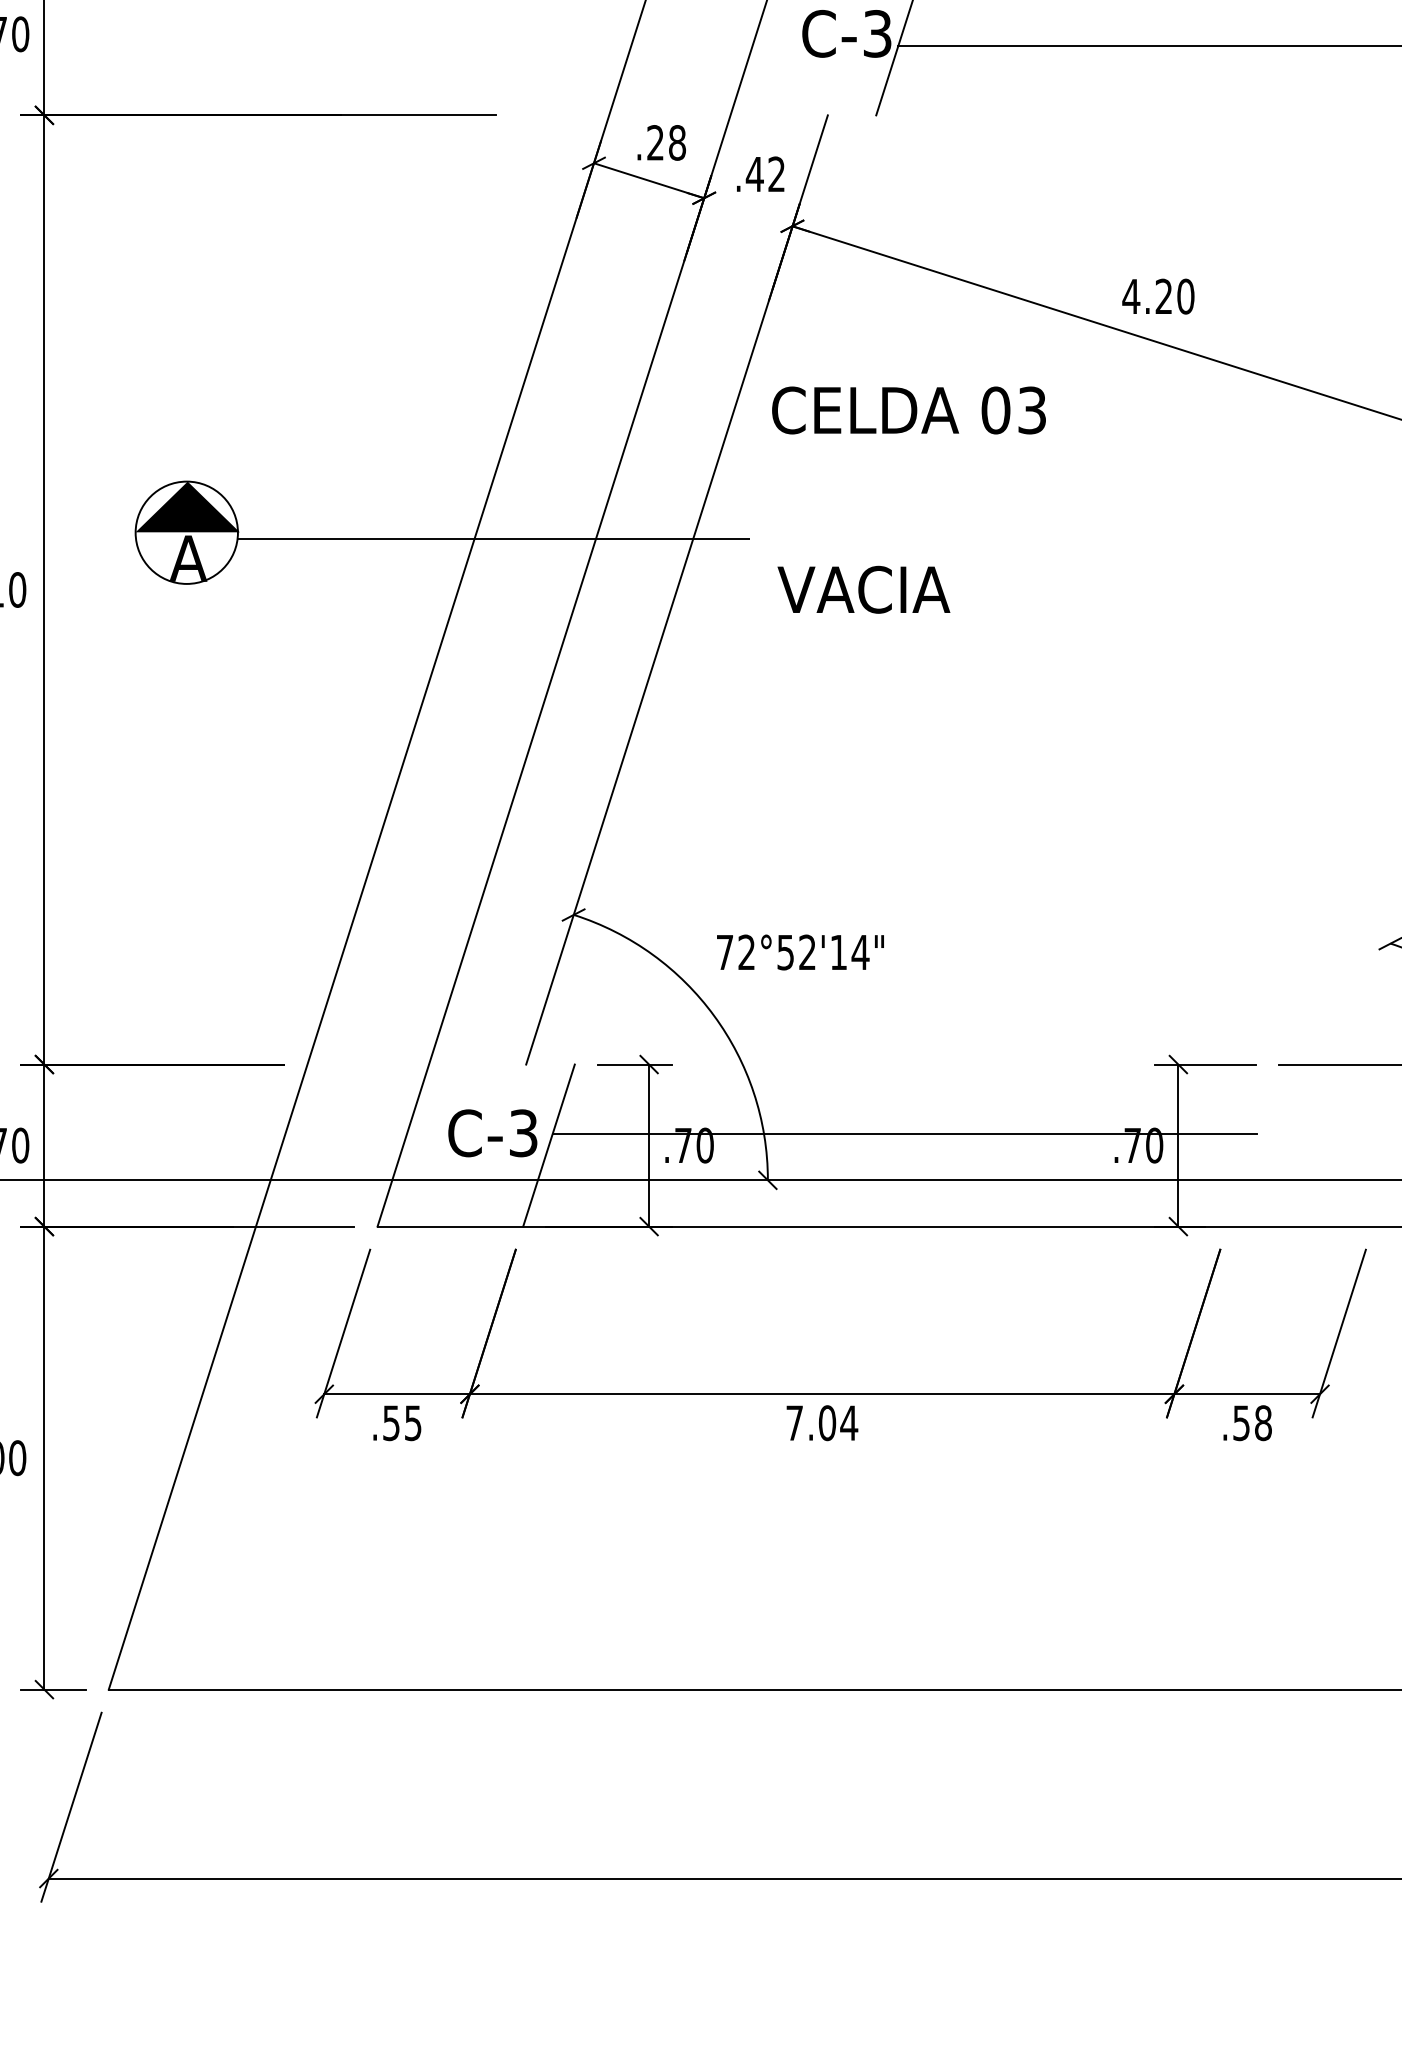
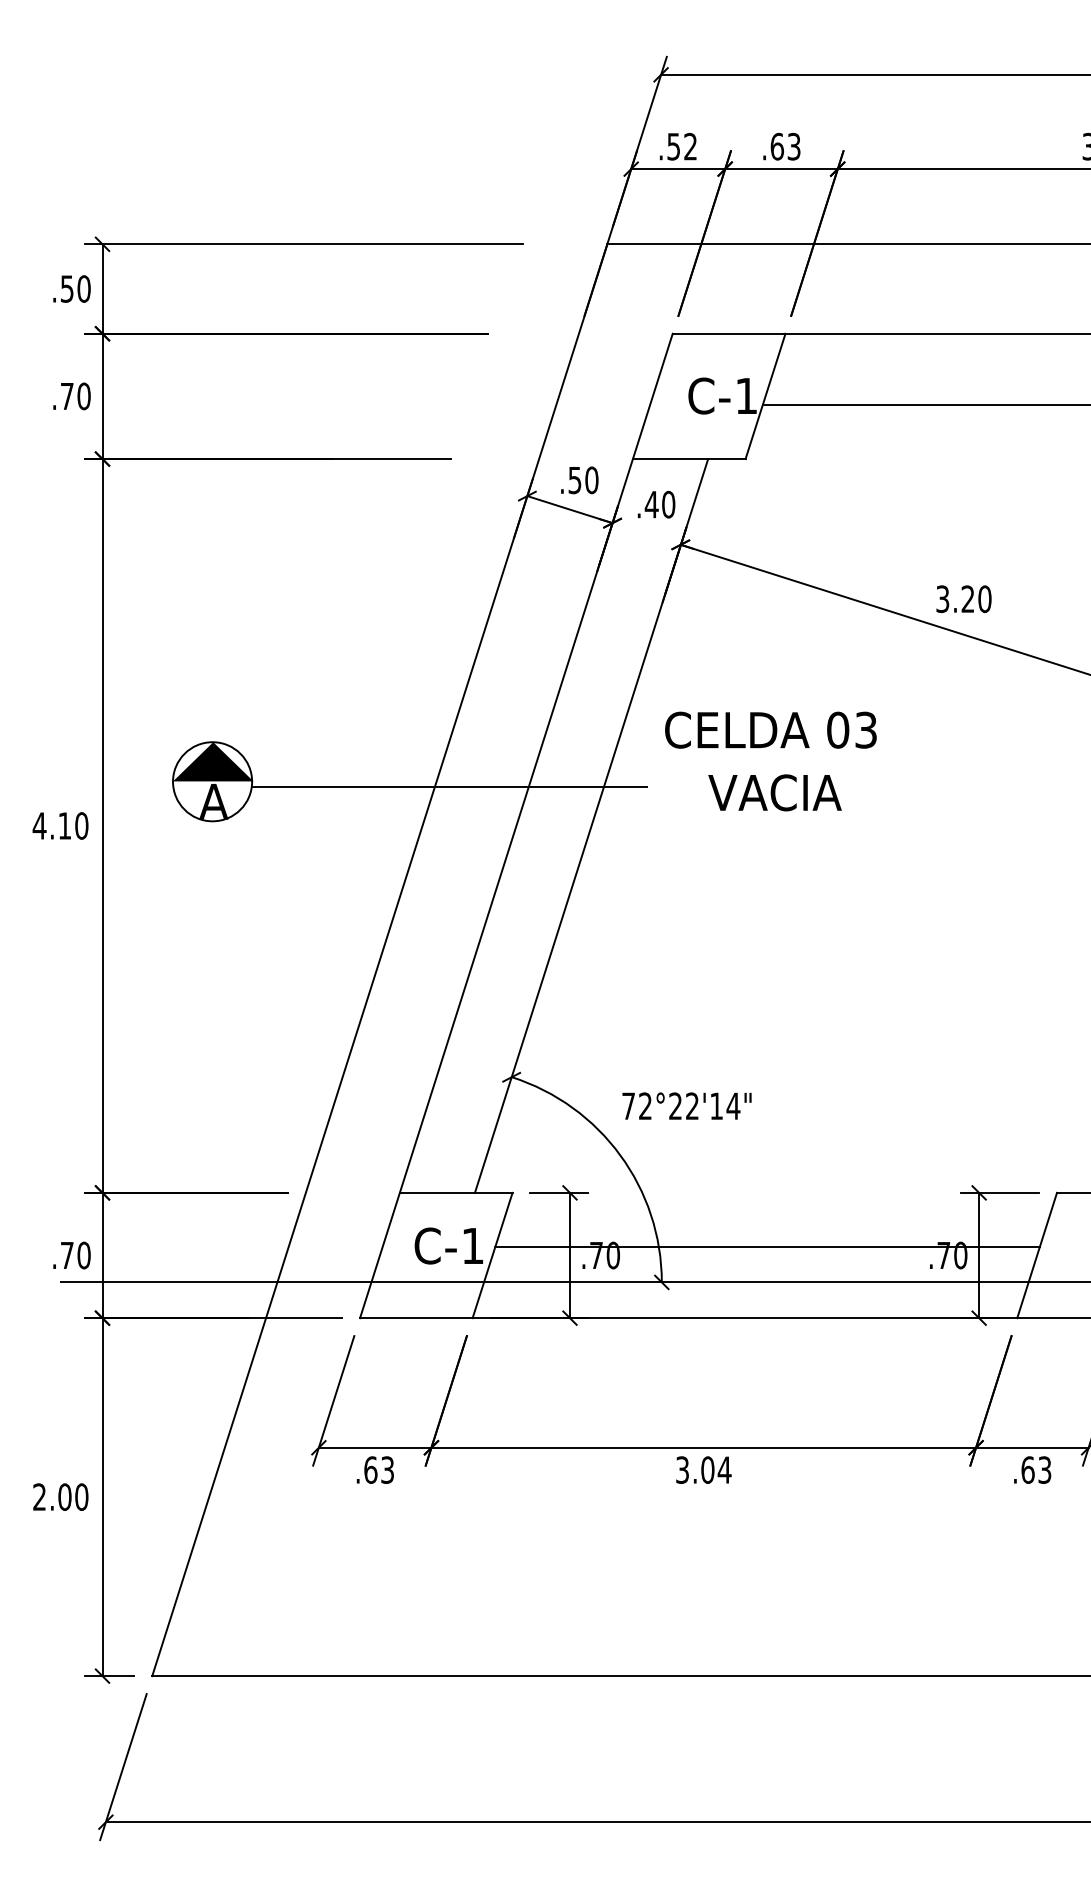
text: (877, 33) -> (746, 395), C-3 -> C-1
line: (803, 115) -> (689, 459), added
text: (666, 143) -> (583, 480), .28 -> .50
text: (776, 174) -> (668, 504), .42 -> .40
text: (1130, 297) -> (942, 599), 4.20 -> 3.20
text: (908, 409) -> (770, 729), moved
text: (863, 589) -> (774, 792), moved
text: (785, 952) -> (675, 1106), 72°52'14" -> 72°22'14"
line: (501, 1064) -> (455, 1192), added
text: (523, 1132) -> (472, 1245), C-3 -> C-1
line: (1253, 1145) -> (1037, 1255), added
text: (401, 1422) -> (378, 1469), .55 -> .63
text: (794, 1422) -> (682, 1469), 7.04 -> 3.04
text: (1252, 1422) -> (1036, 1469), .58 -> .63

